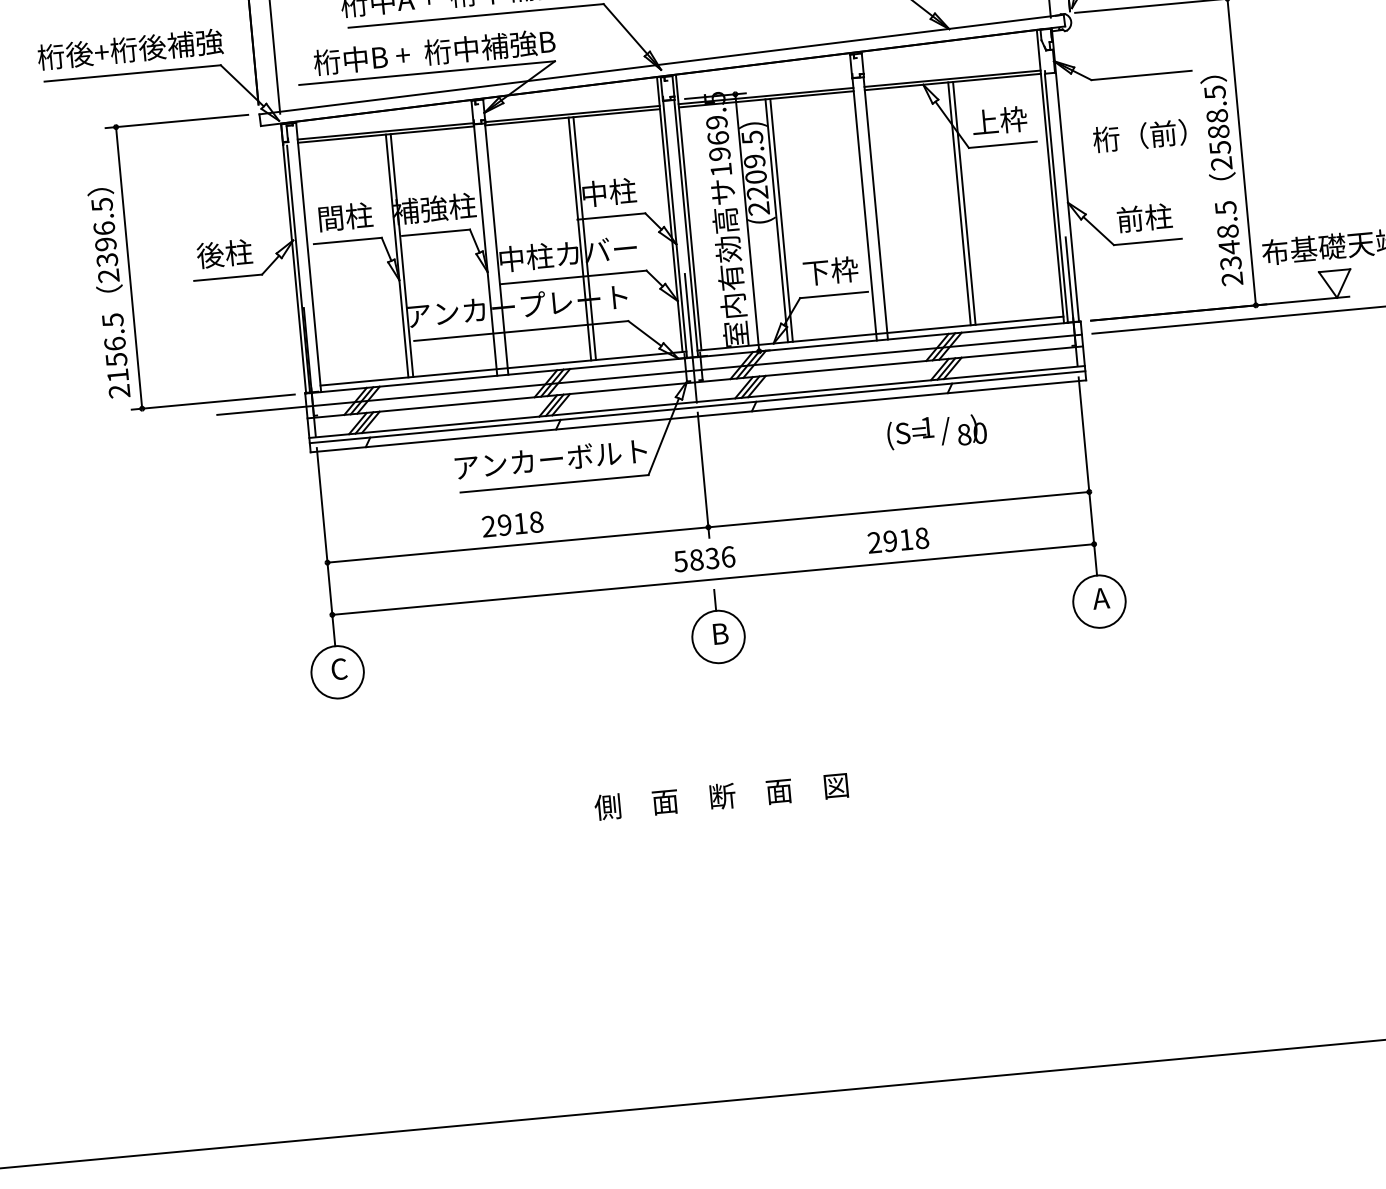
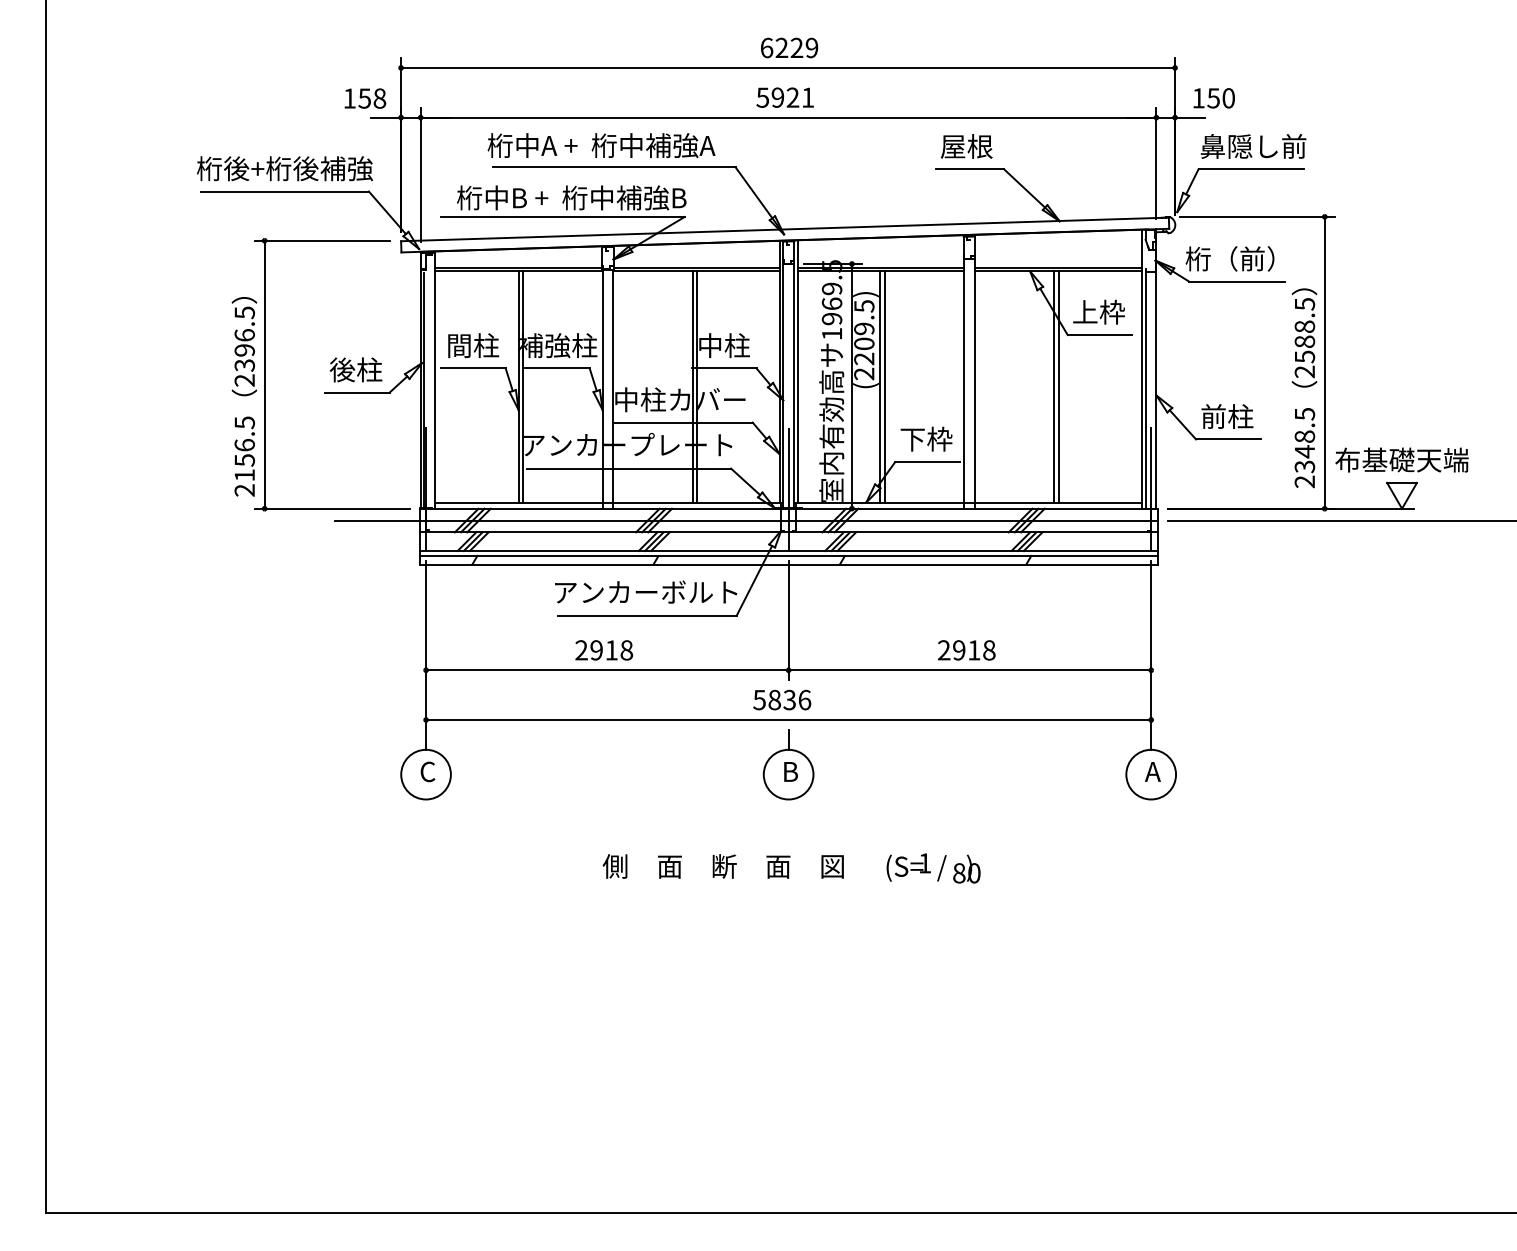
text: (1139, 135) -> (1229, 258), moved
text: (936, 432) -> (933, 868), moved
text: (898, 540) -> (966, 650), moved
text: (720, 796) -> (722, 866), moved

